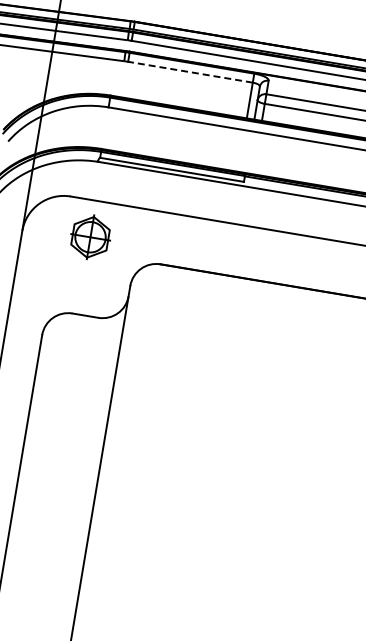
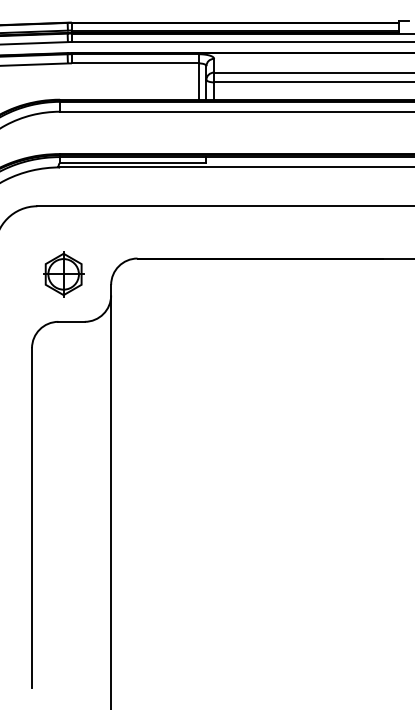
line: (189, 72) -> (134, 63), dashed -> solid
part: (90, 237) -> (63, 274), moved

